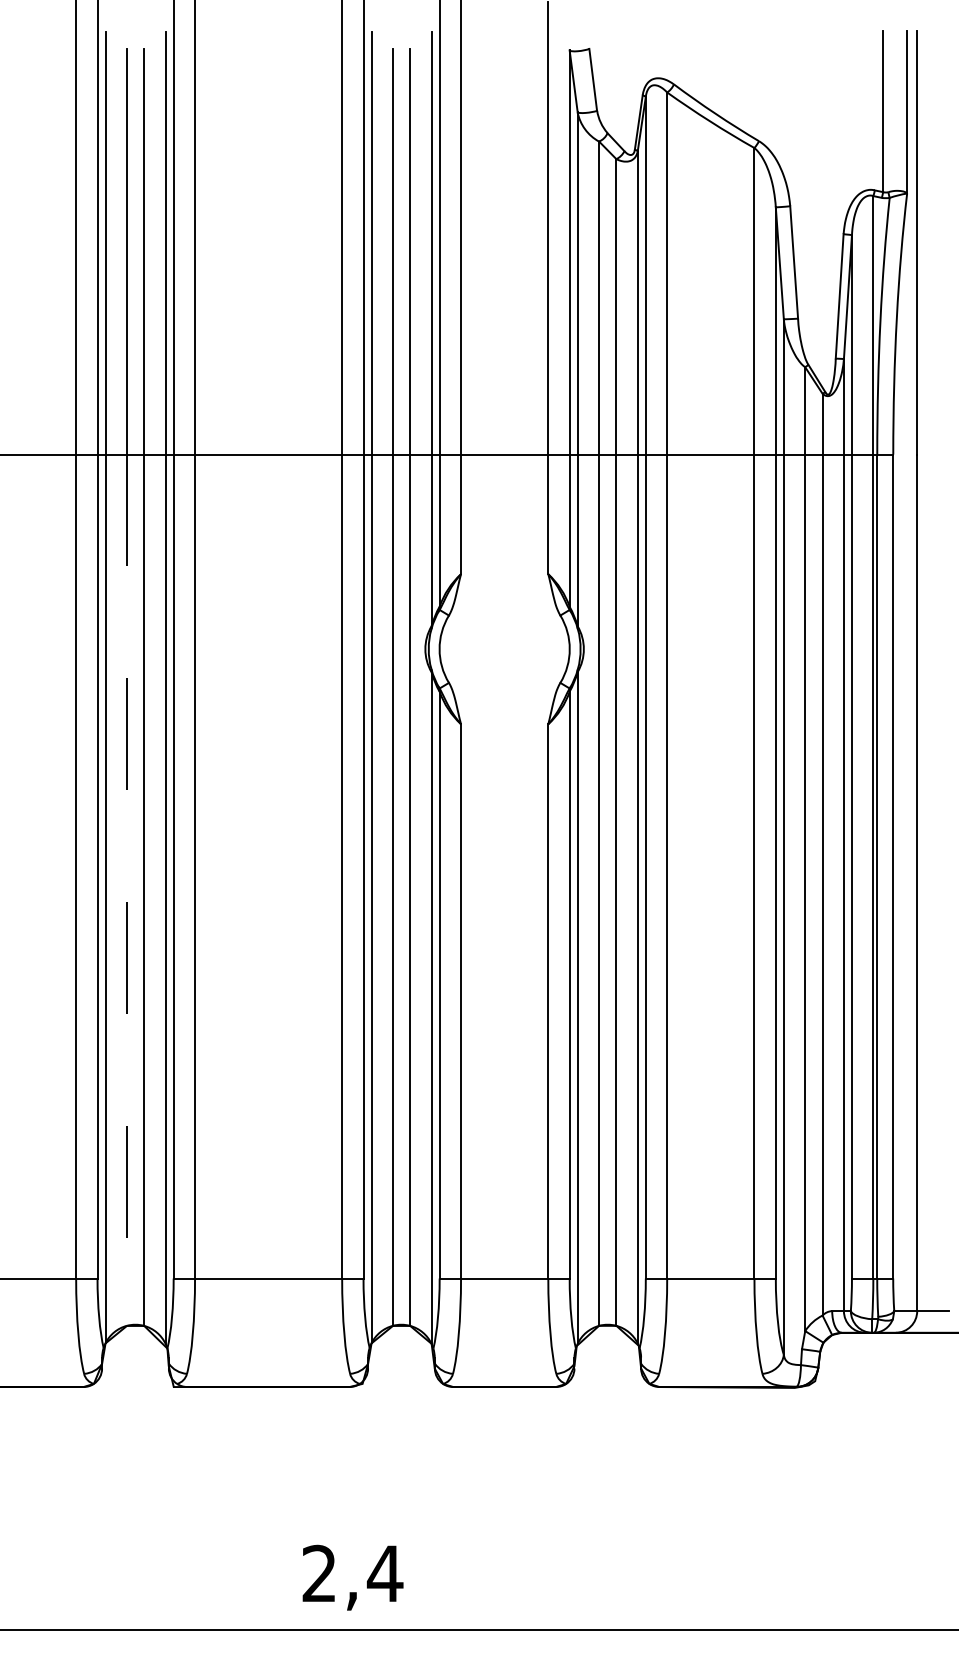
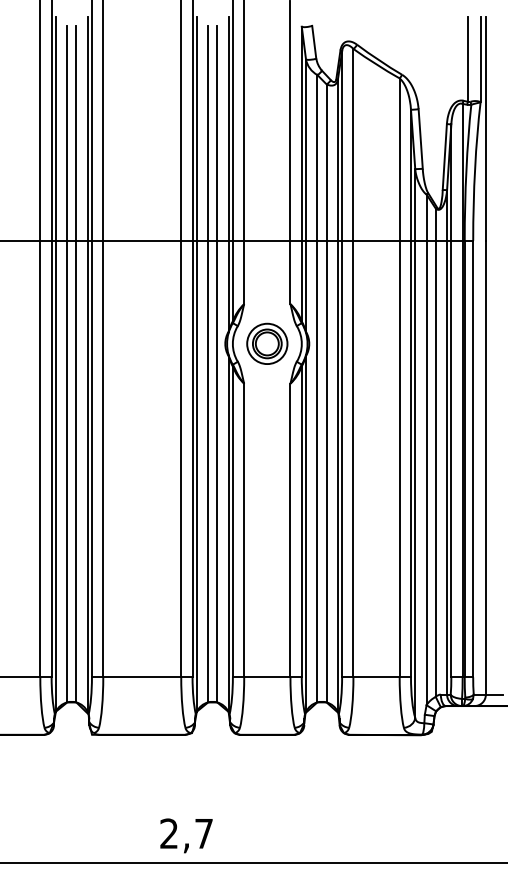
part: (504, 648) -> (267, 343), added
line: (127, 890) -> (67, 471), dashed -> solid
text: (384, 1573) -> (203, 833), 2,4 -> 2,7

